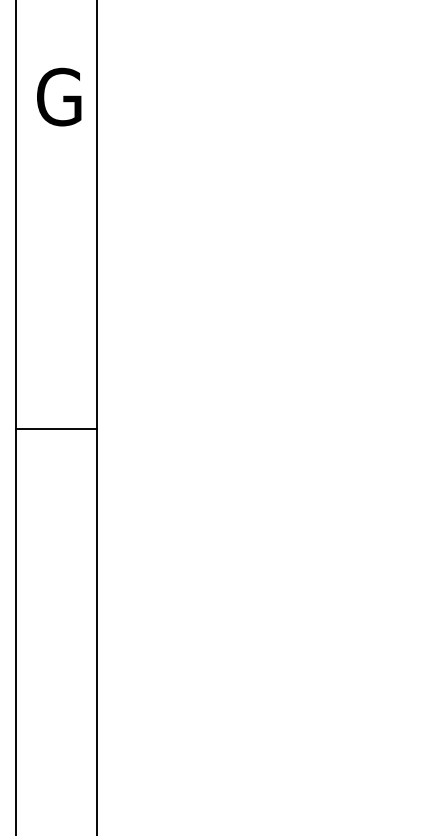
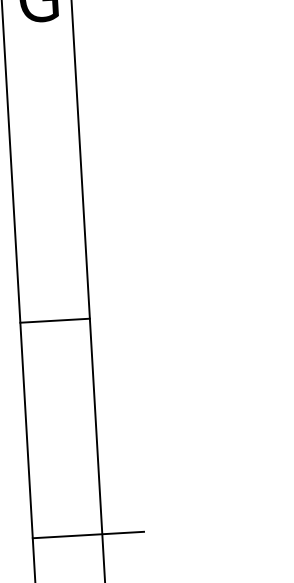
line: (56, 429) -> (55, 321), moved
line: (80, 723) -> (88, 534), added

